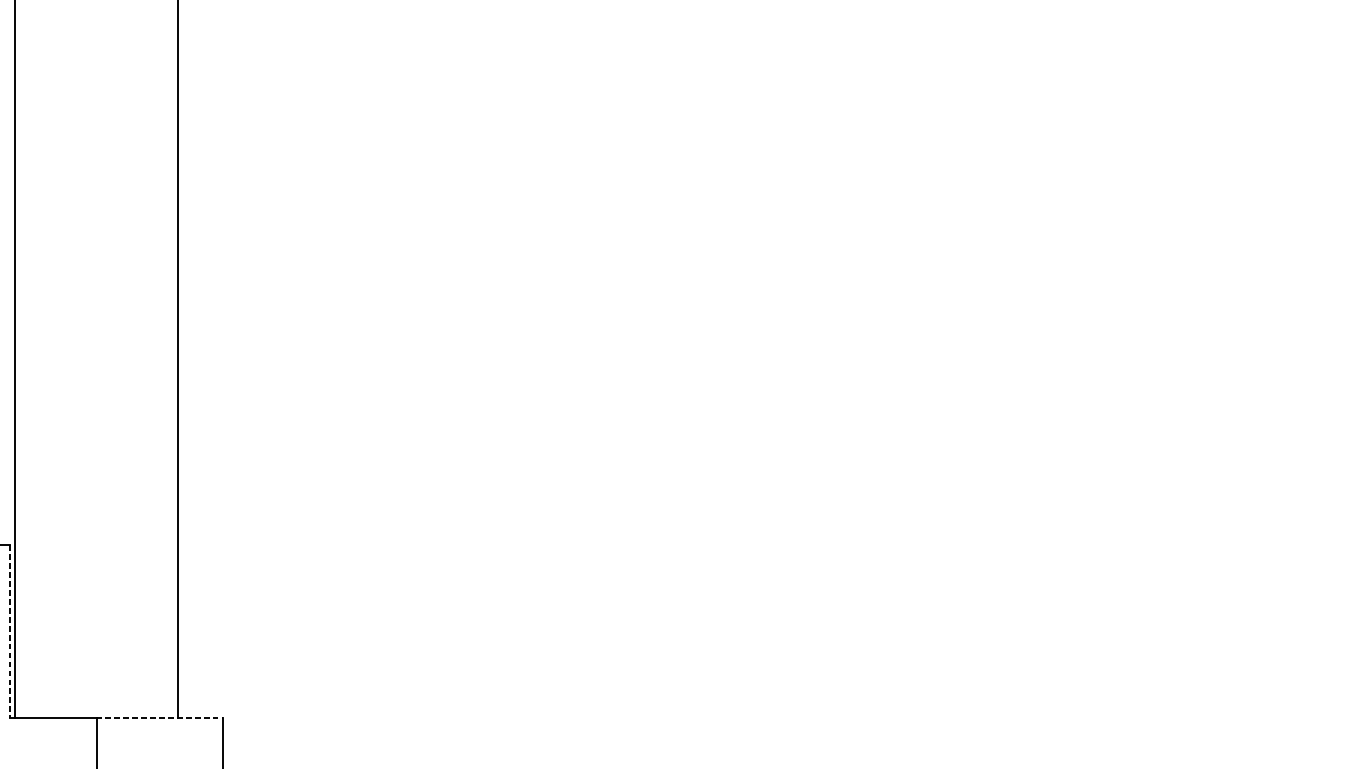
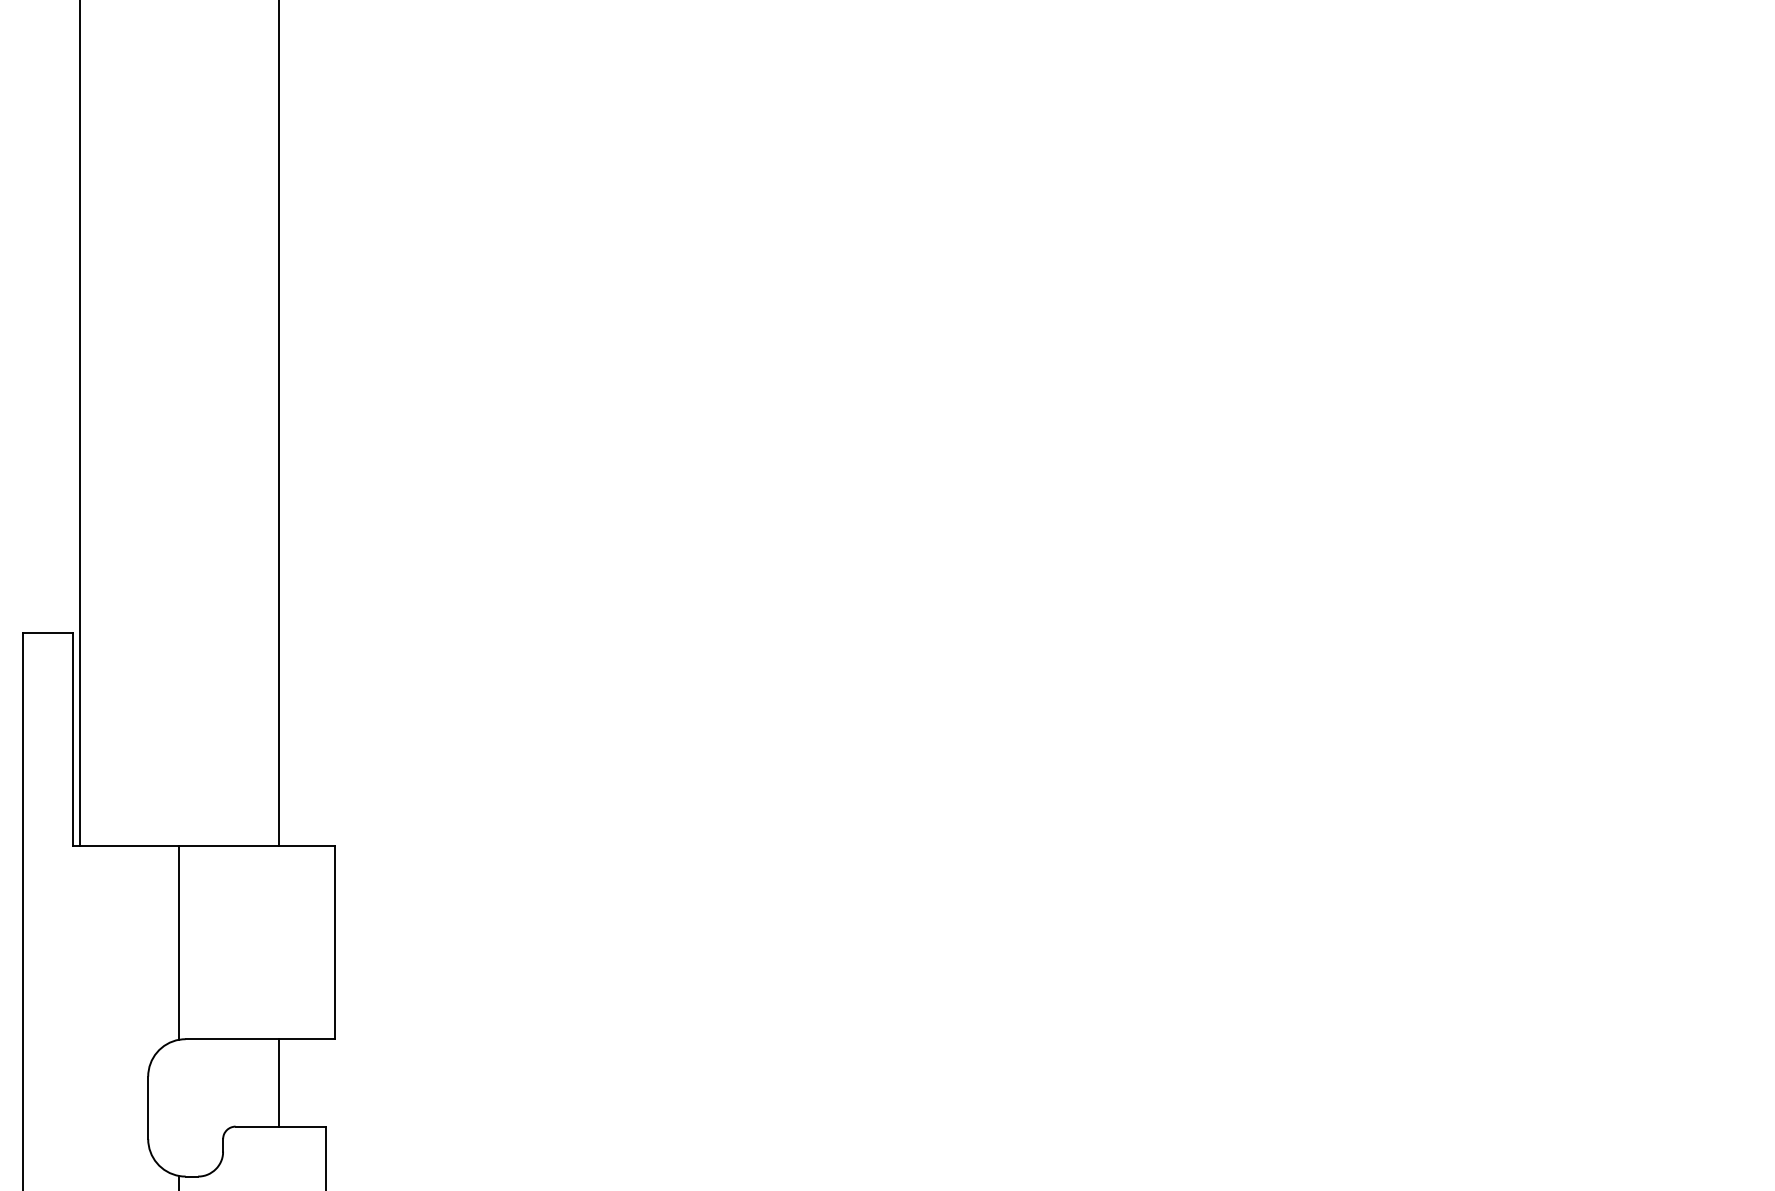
line: (10, 632) -> (73, 740), dashed -> solid
line: (159, 717) -> (257, 845), dashed -> solid

